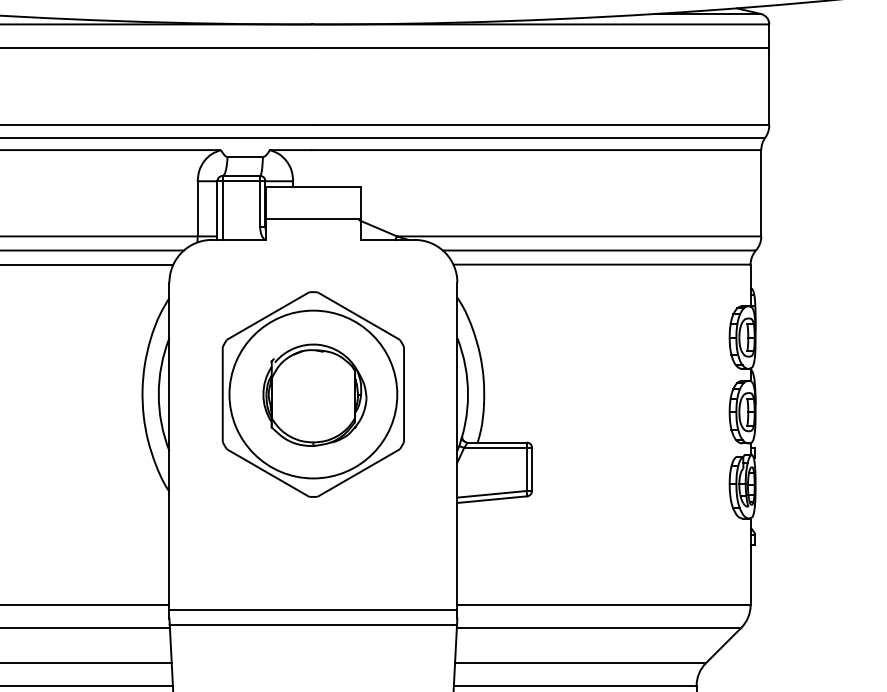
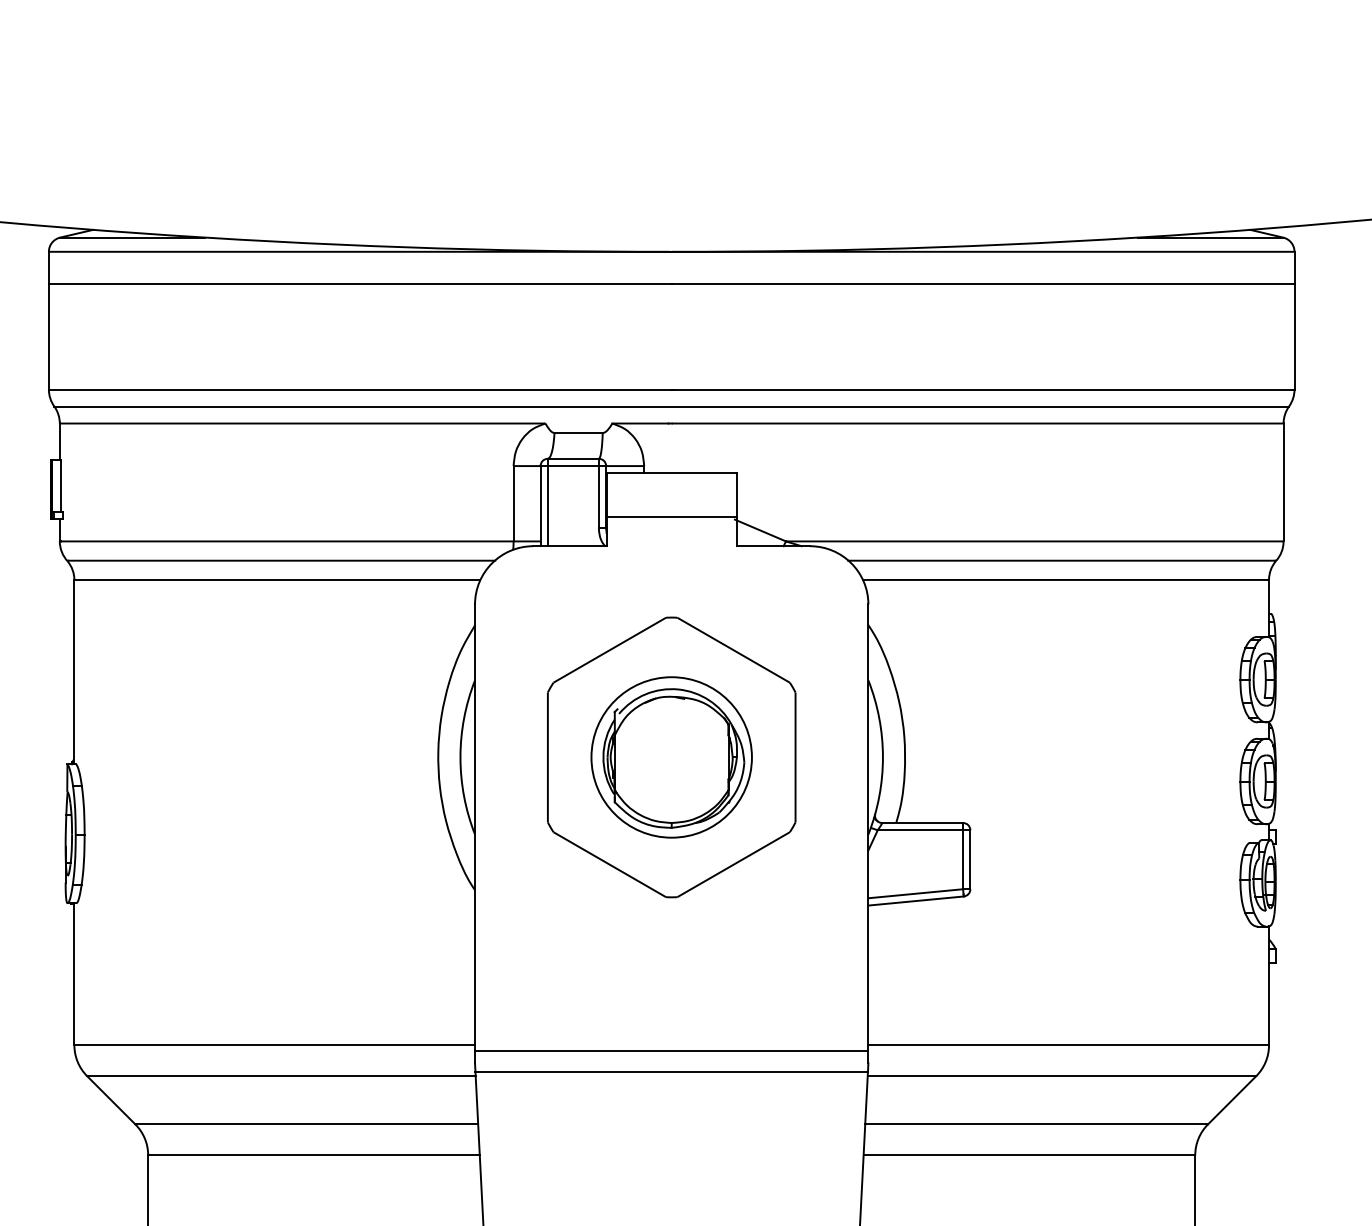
circle: (313, 394) -> (671, 757), size x0.7

